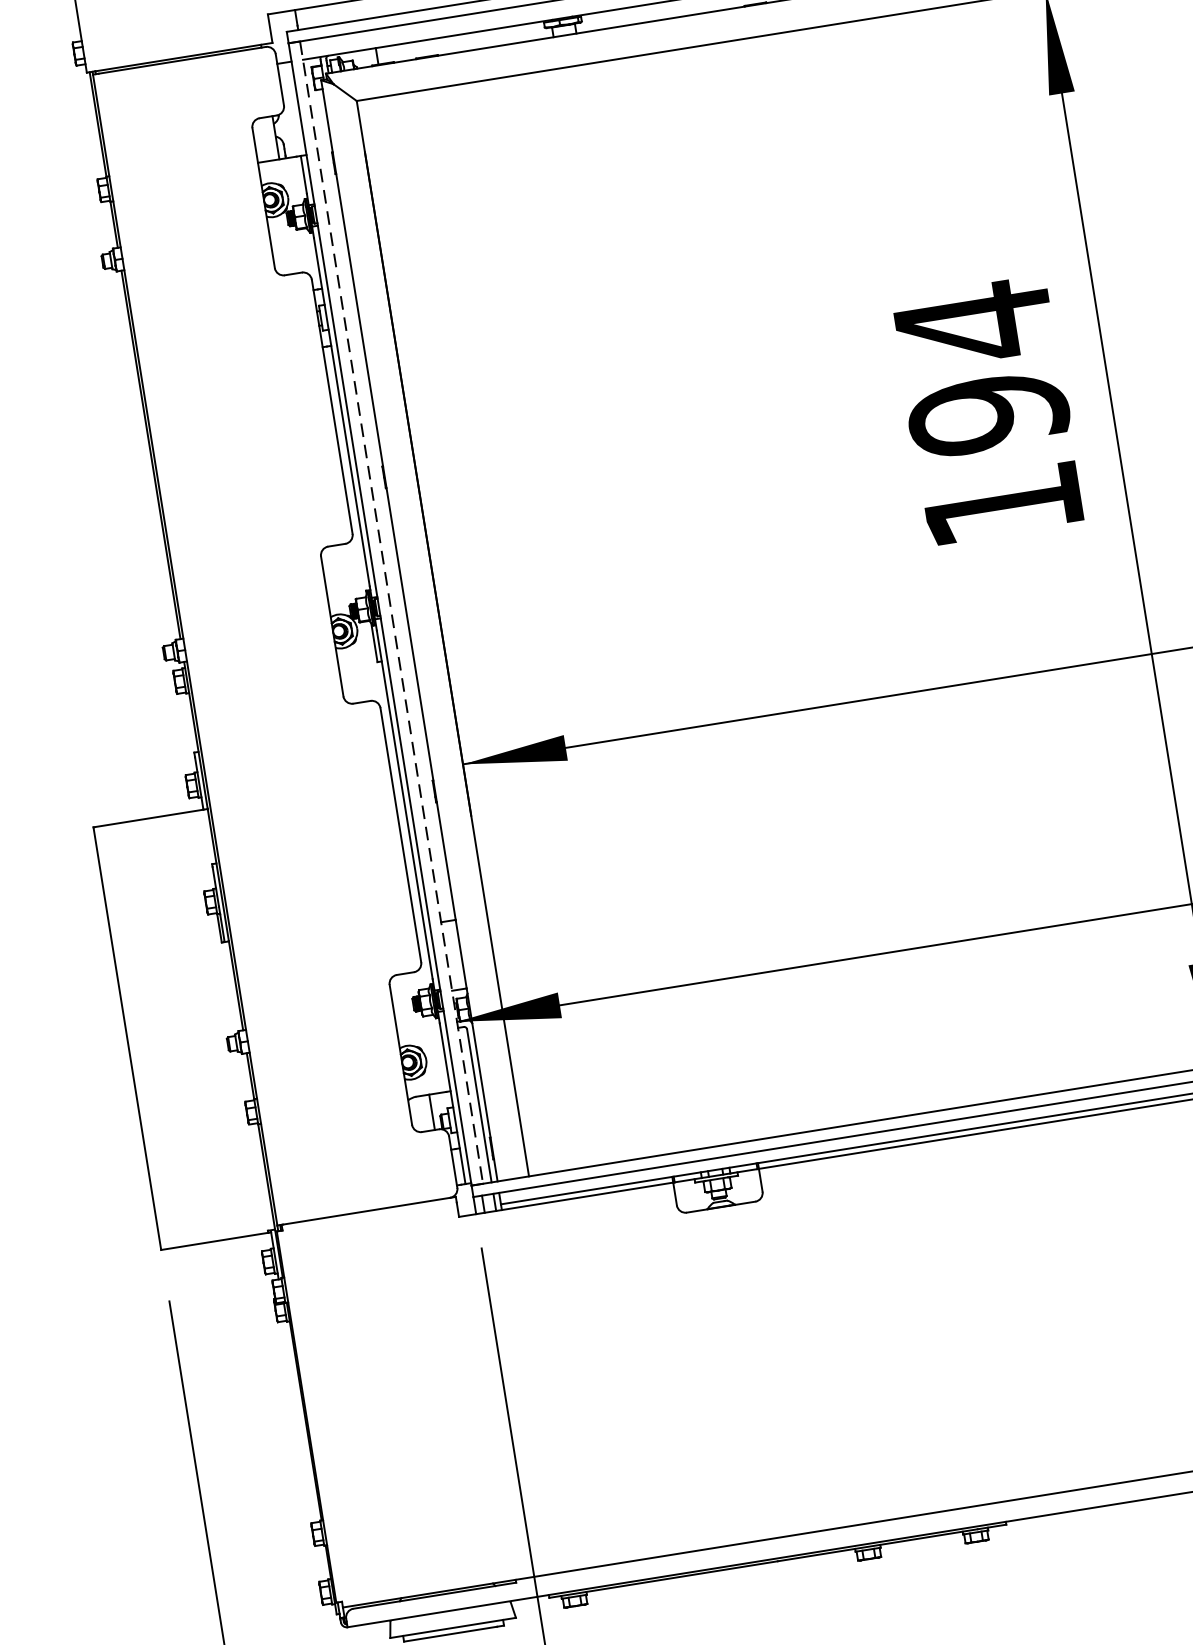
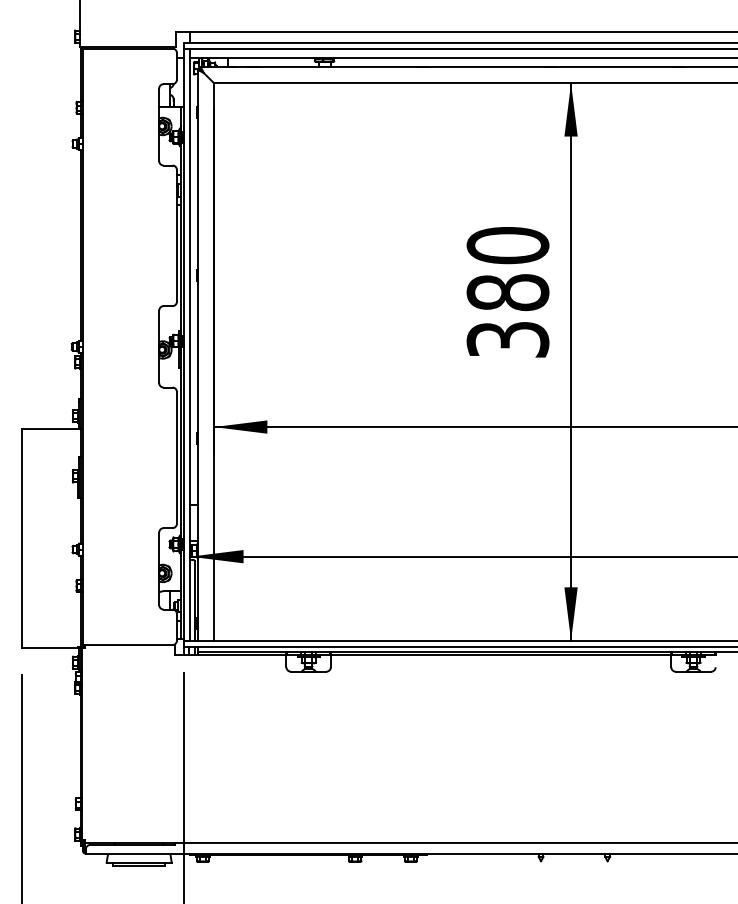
text: (987, 412) -> (507, 291), 194 -> 380
line: (392, 614) -> (190, 345), dashed -> solid

